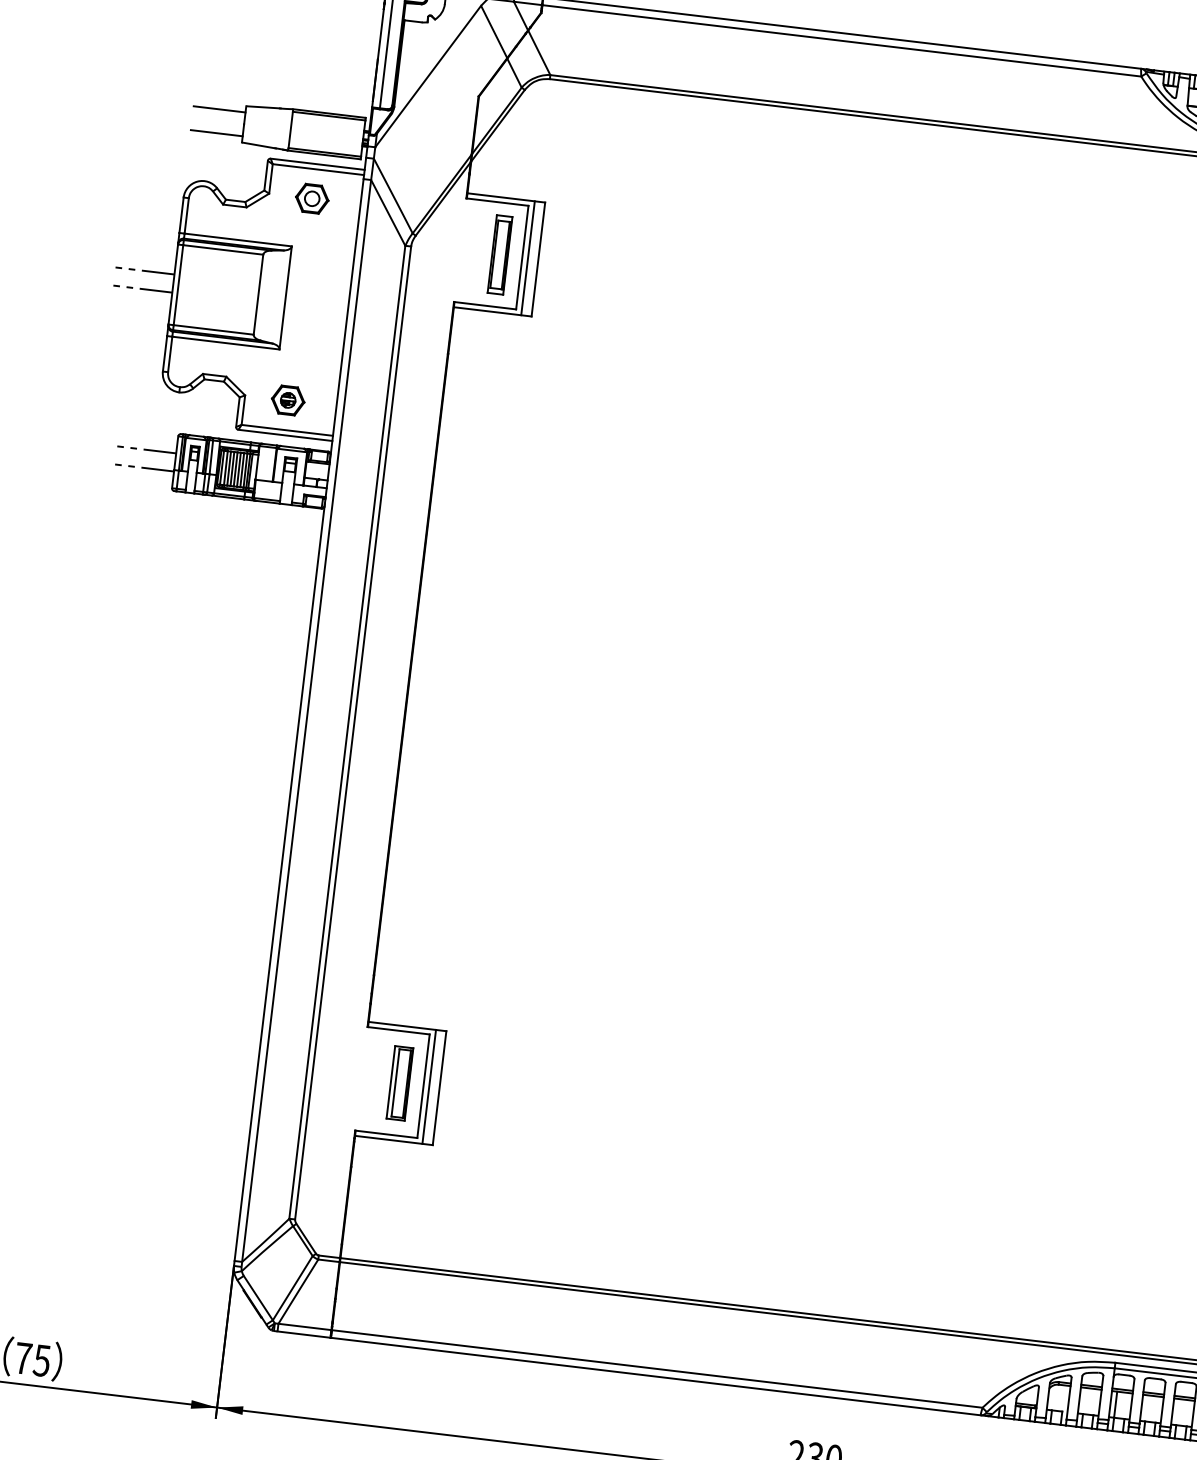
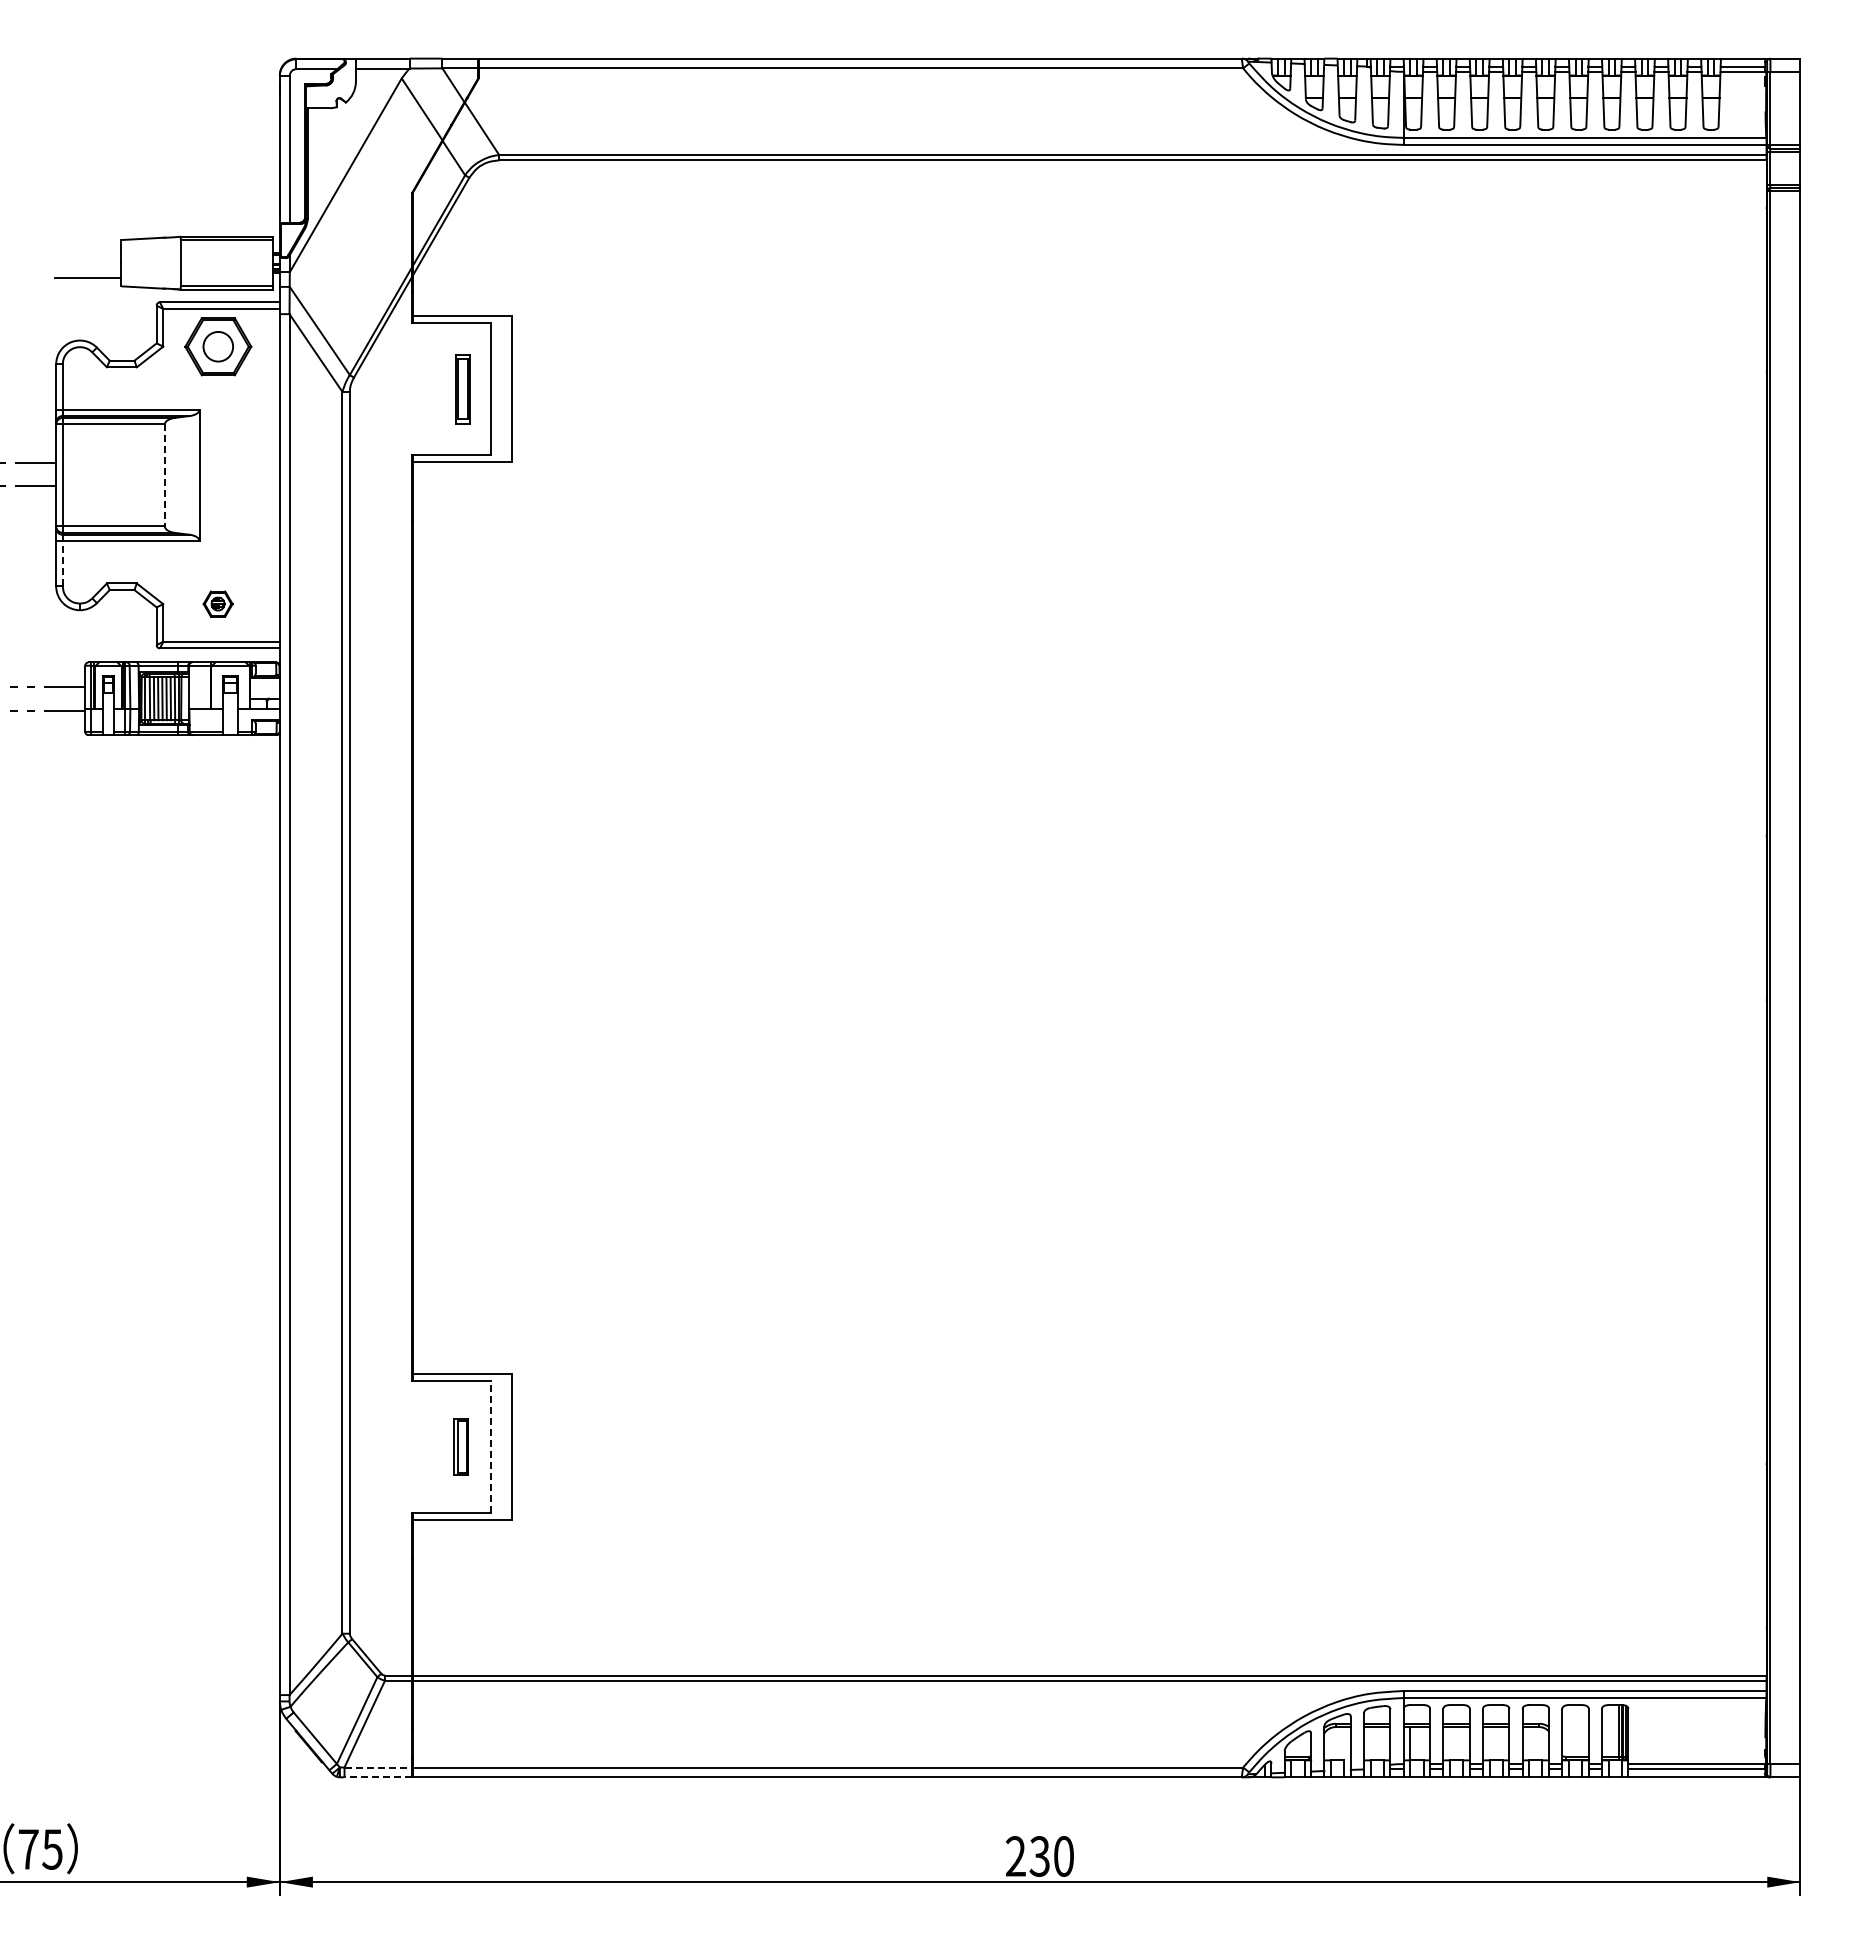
line: (219, 109) -> (88, 248), removed
part: (311, 198) -> (217, 346), size x1.6
part: (499, 255) -> (462, 389), size x0.7
line: (527, 257) -> (498, 388), removed
line: (258, 294) -> (164, 475), solid -> dashed
line: (170, 354) -> (62, 563), solid -> dashed
part: (287, 399) -> (217, 603), size x0.7
part: (400, 1083) -> (461, 1446), size x0.6
line: (423, 1086) -> (491, 1446), solid -> dashed
line: (429, 1086) -> (498, 1446), removed
line: (305, 1326) -> (378, 1767), solid -> dashed
line: (304, 1334) -> (378, 1777), solid -> dashed

